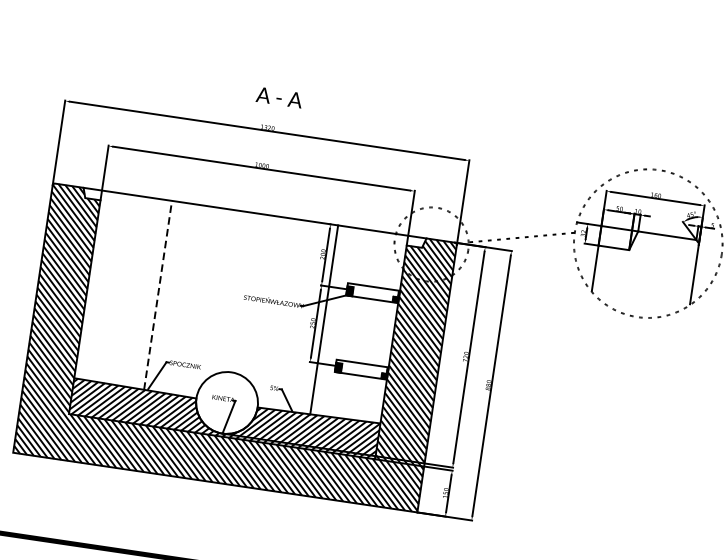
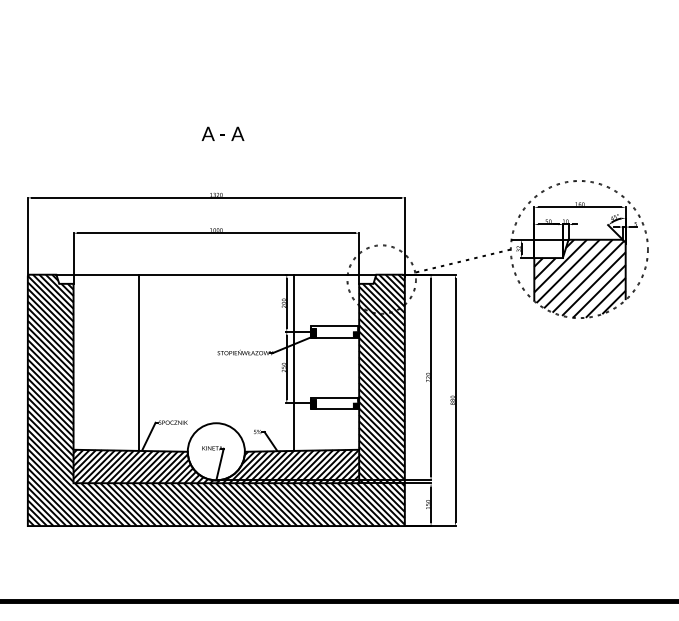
text: (278, 97) -> (222, 133), moved
hatch: (643, 274) -> (579, 278), added
line: (157, 294) -> (138, 362), dashed -> solid

